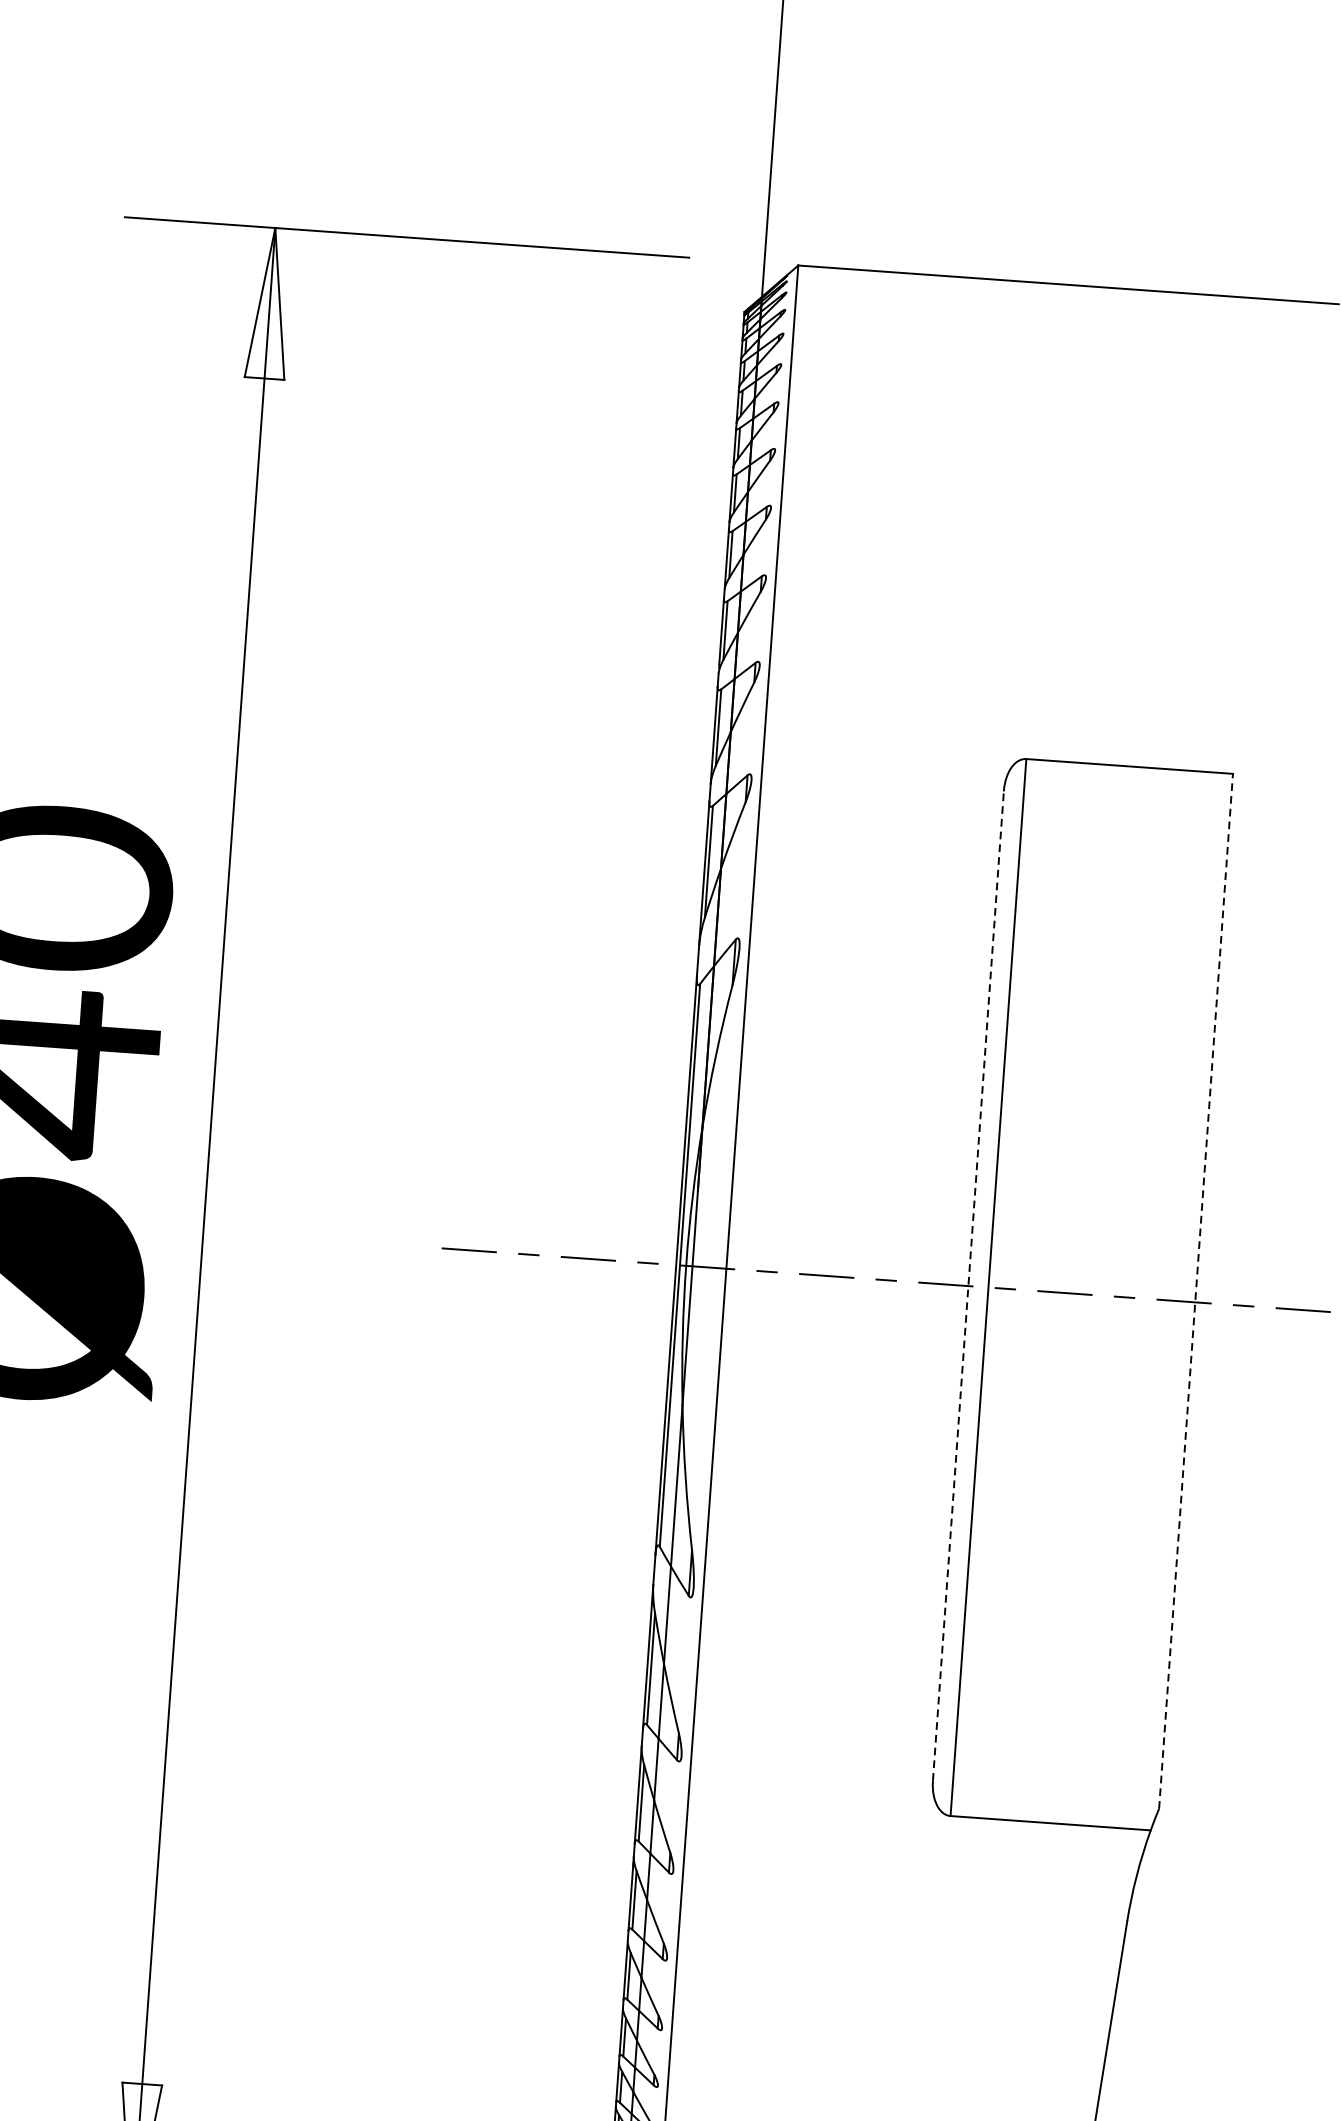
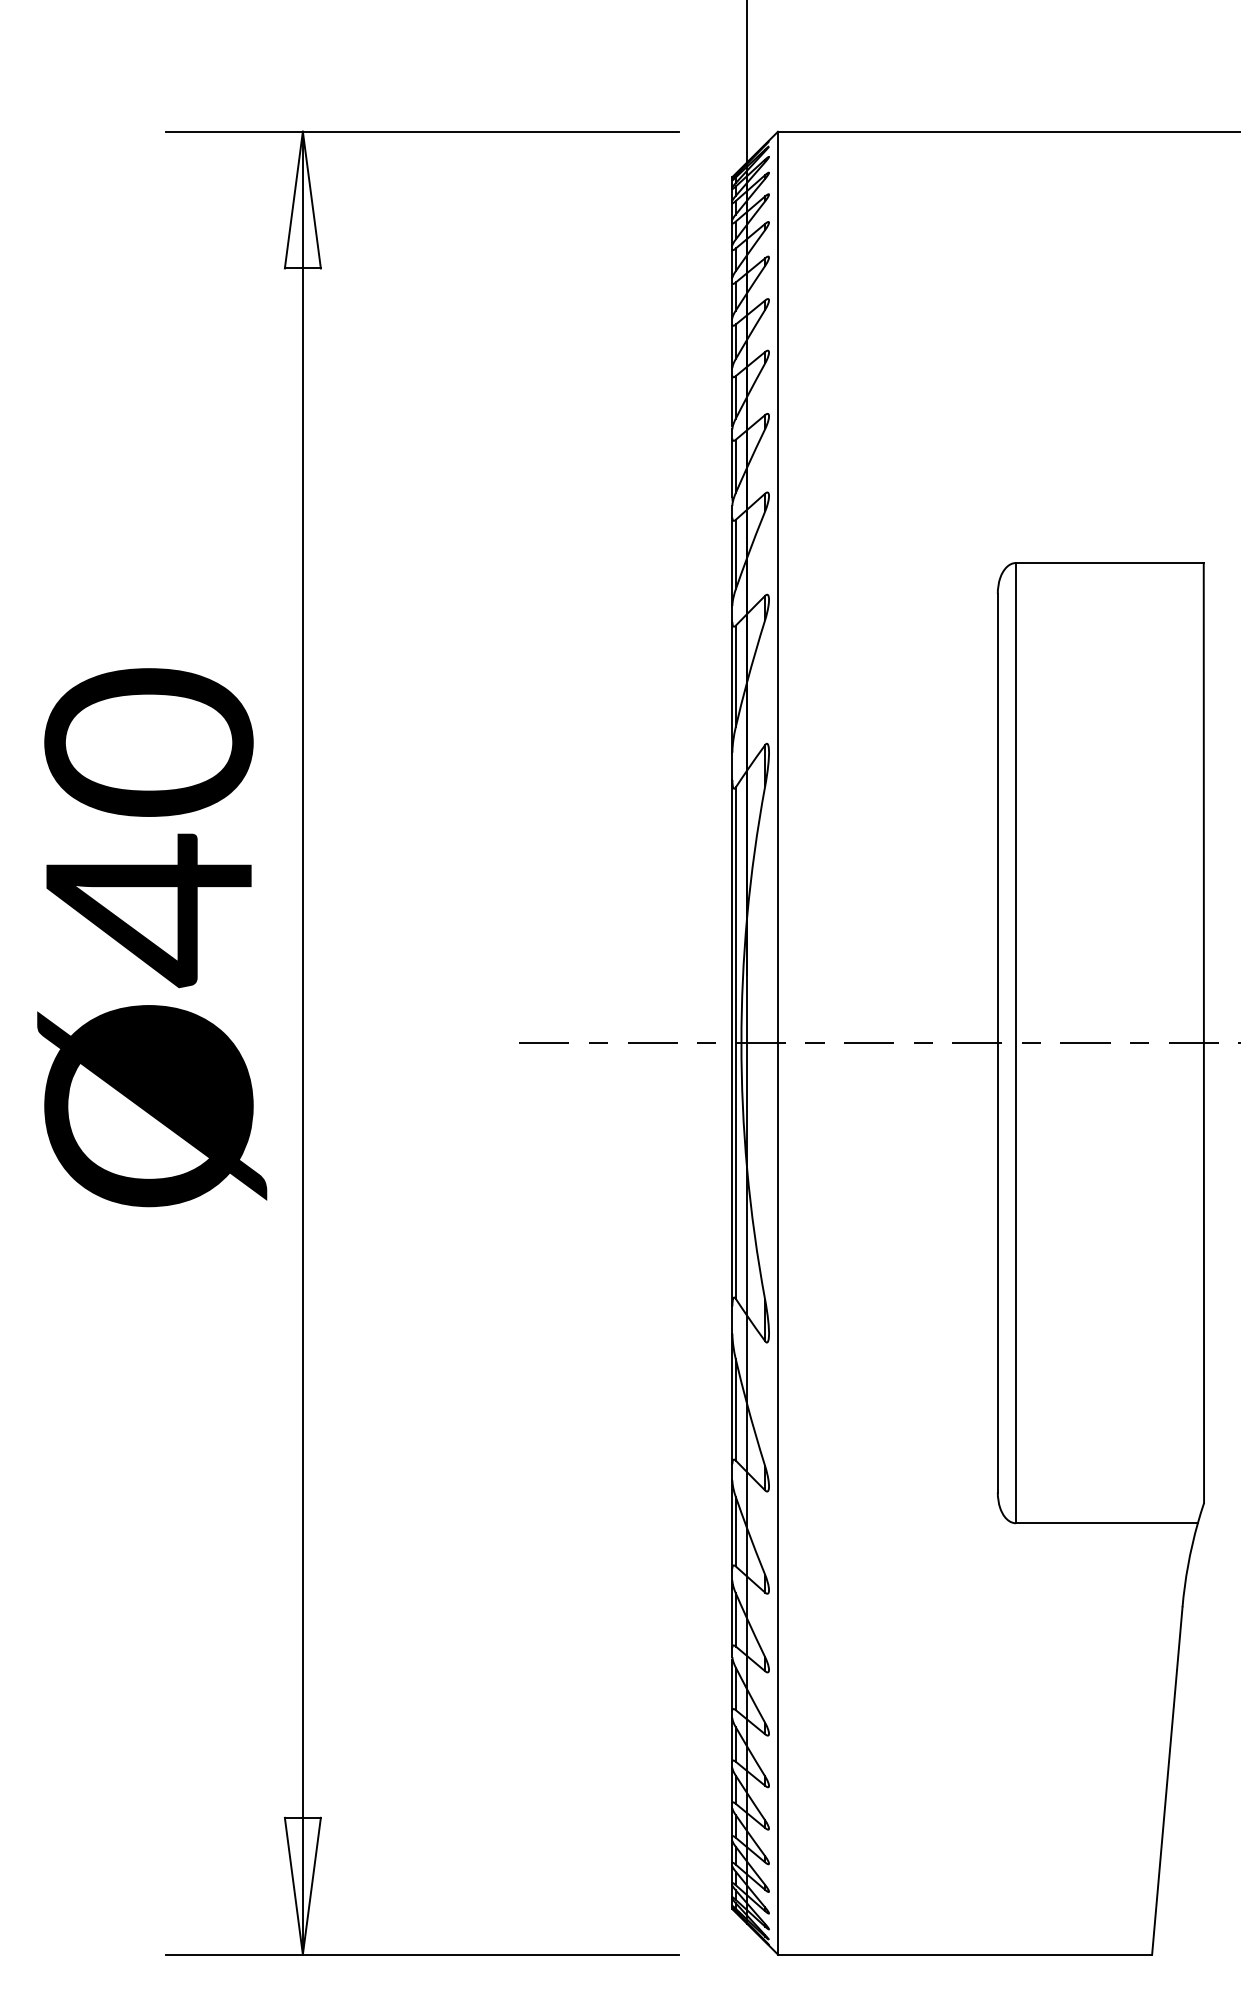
line: (968, 1285) -> (997, 1042), dashed -> solid
line: (1195, 1290) -> (1203, 1032), dashed -> solid

